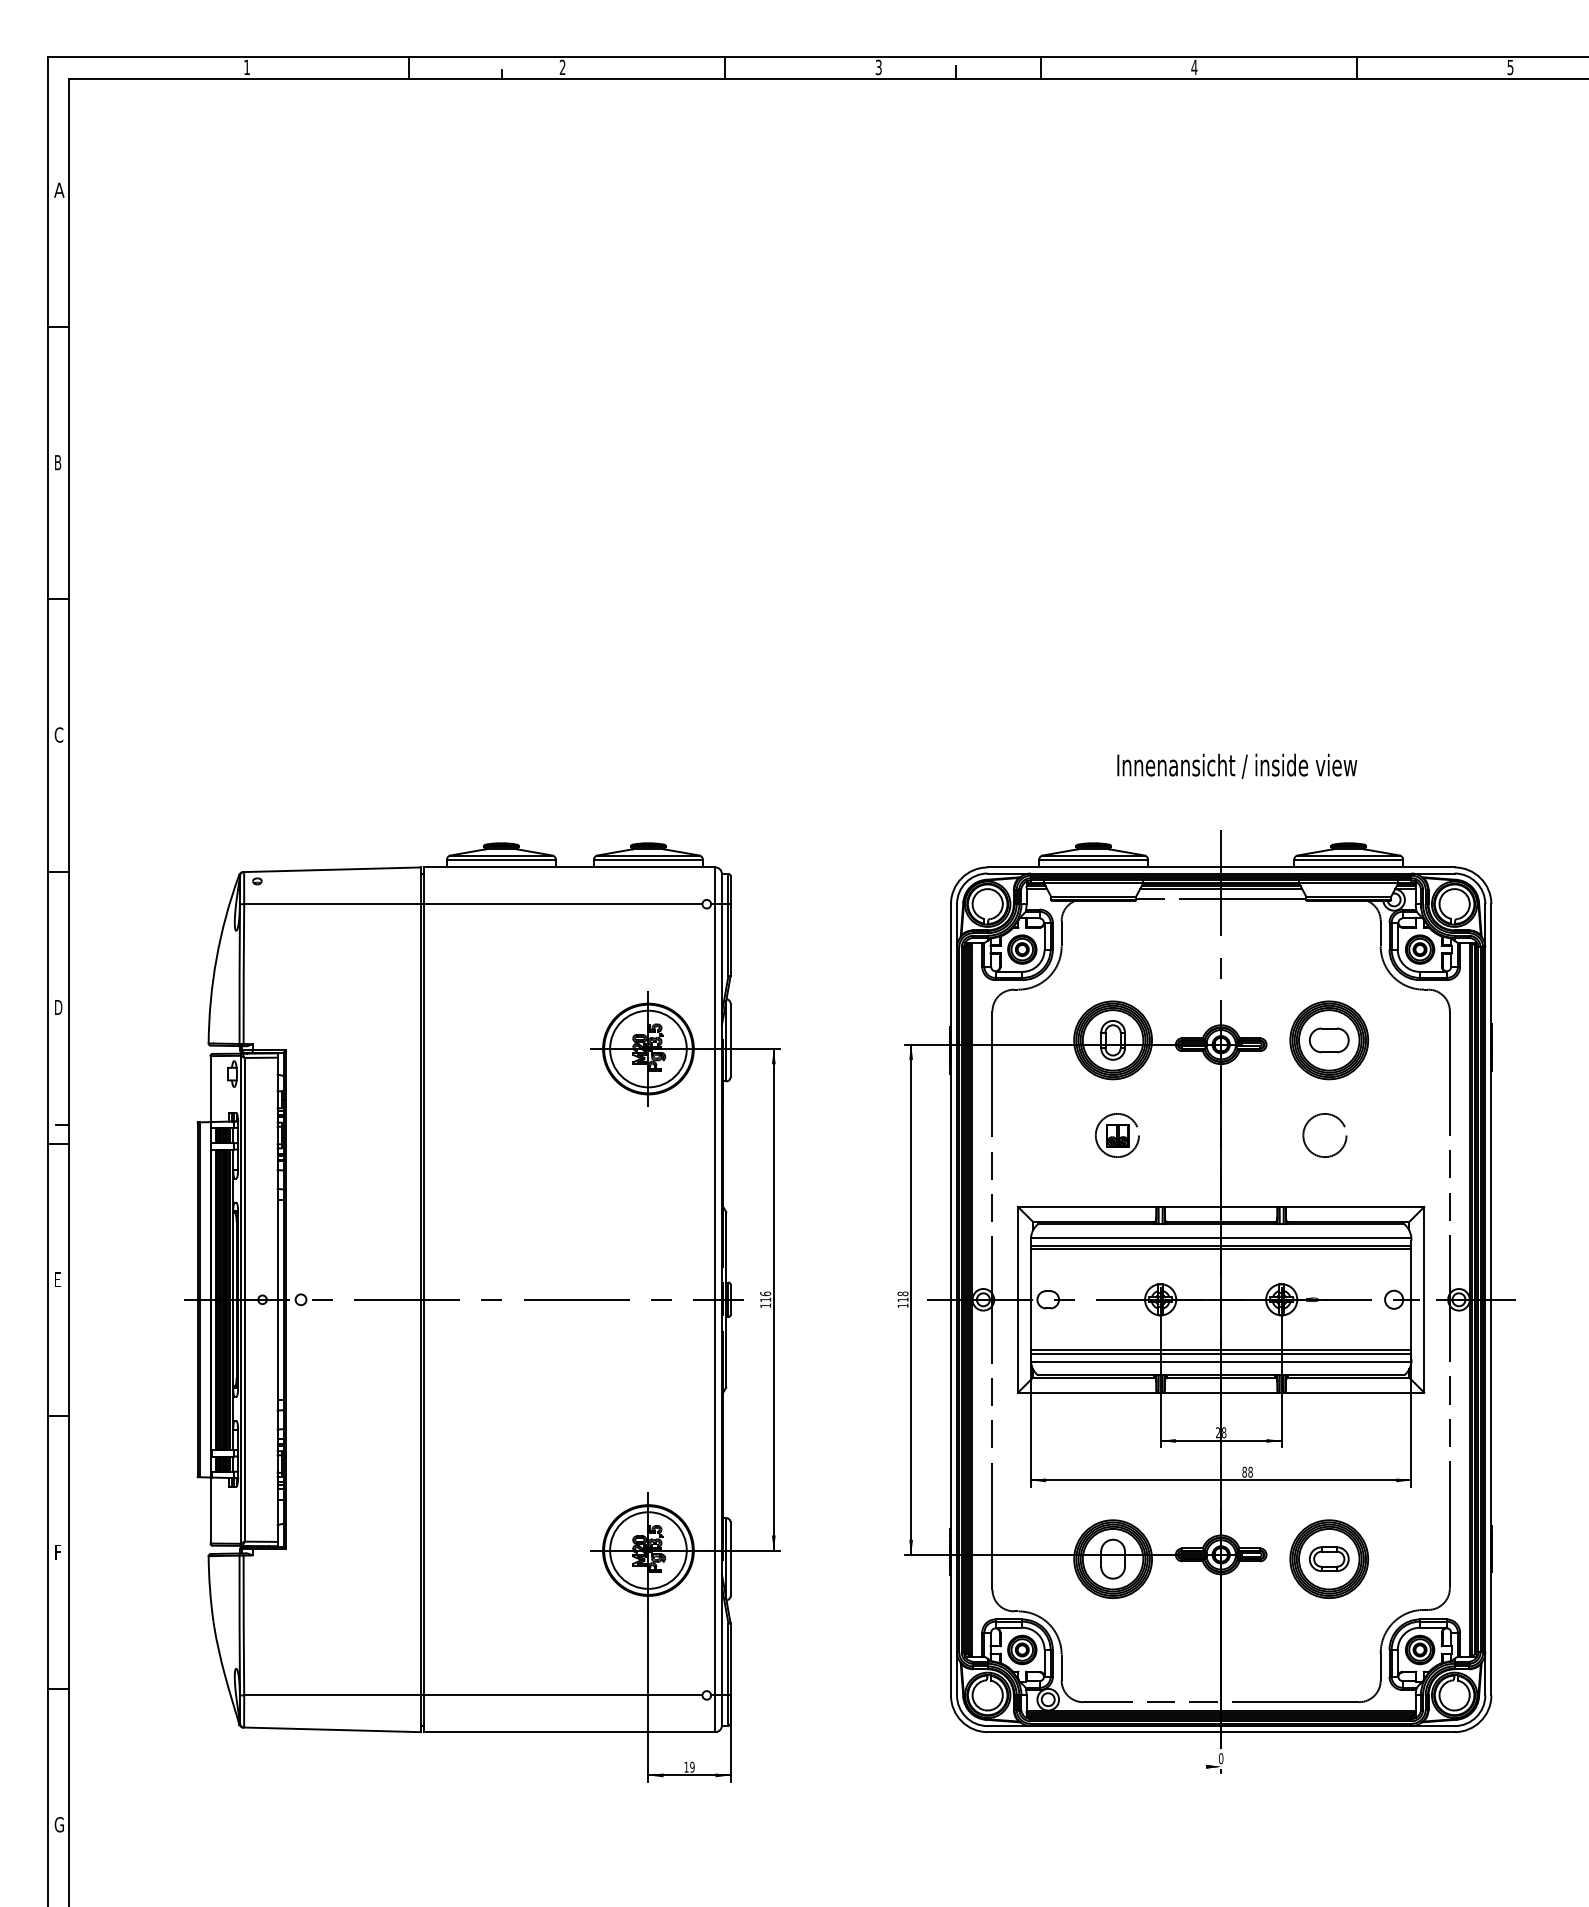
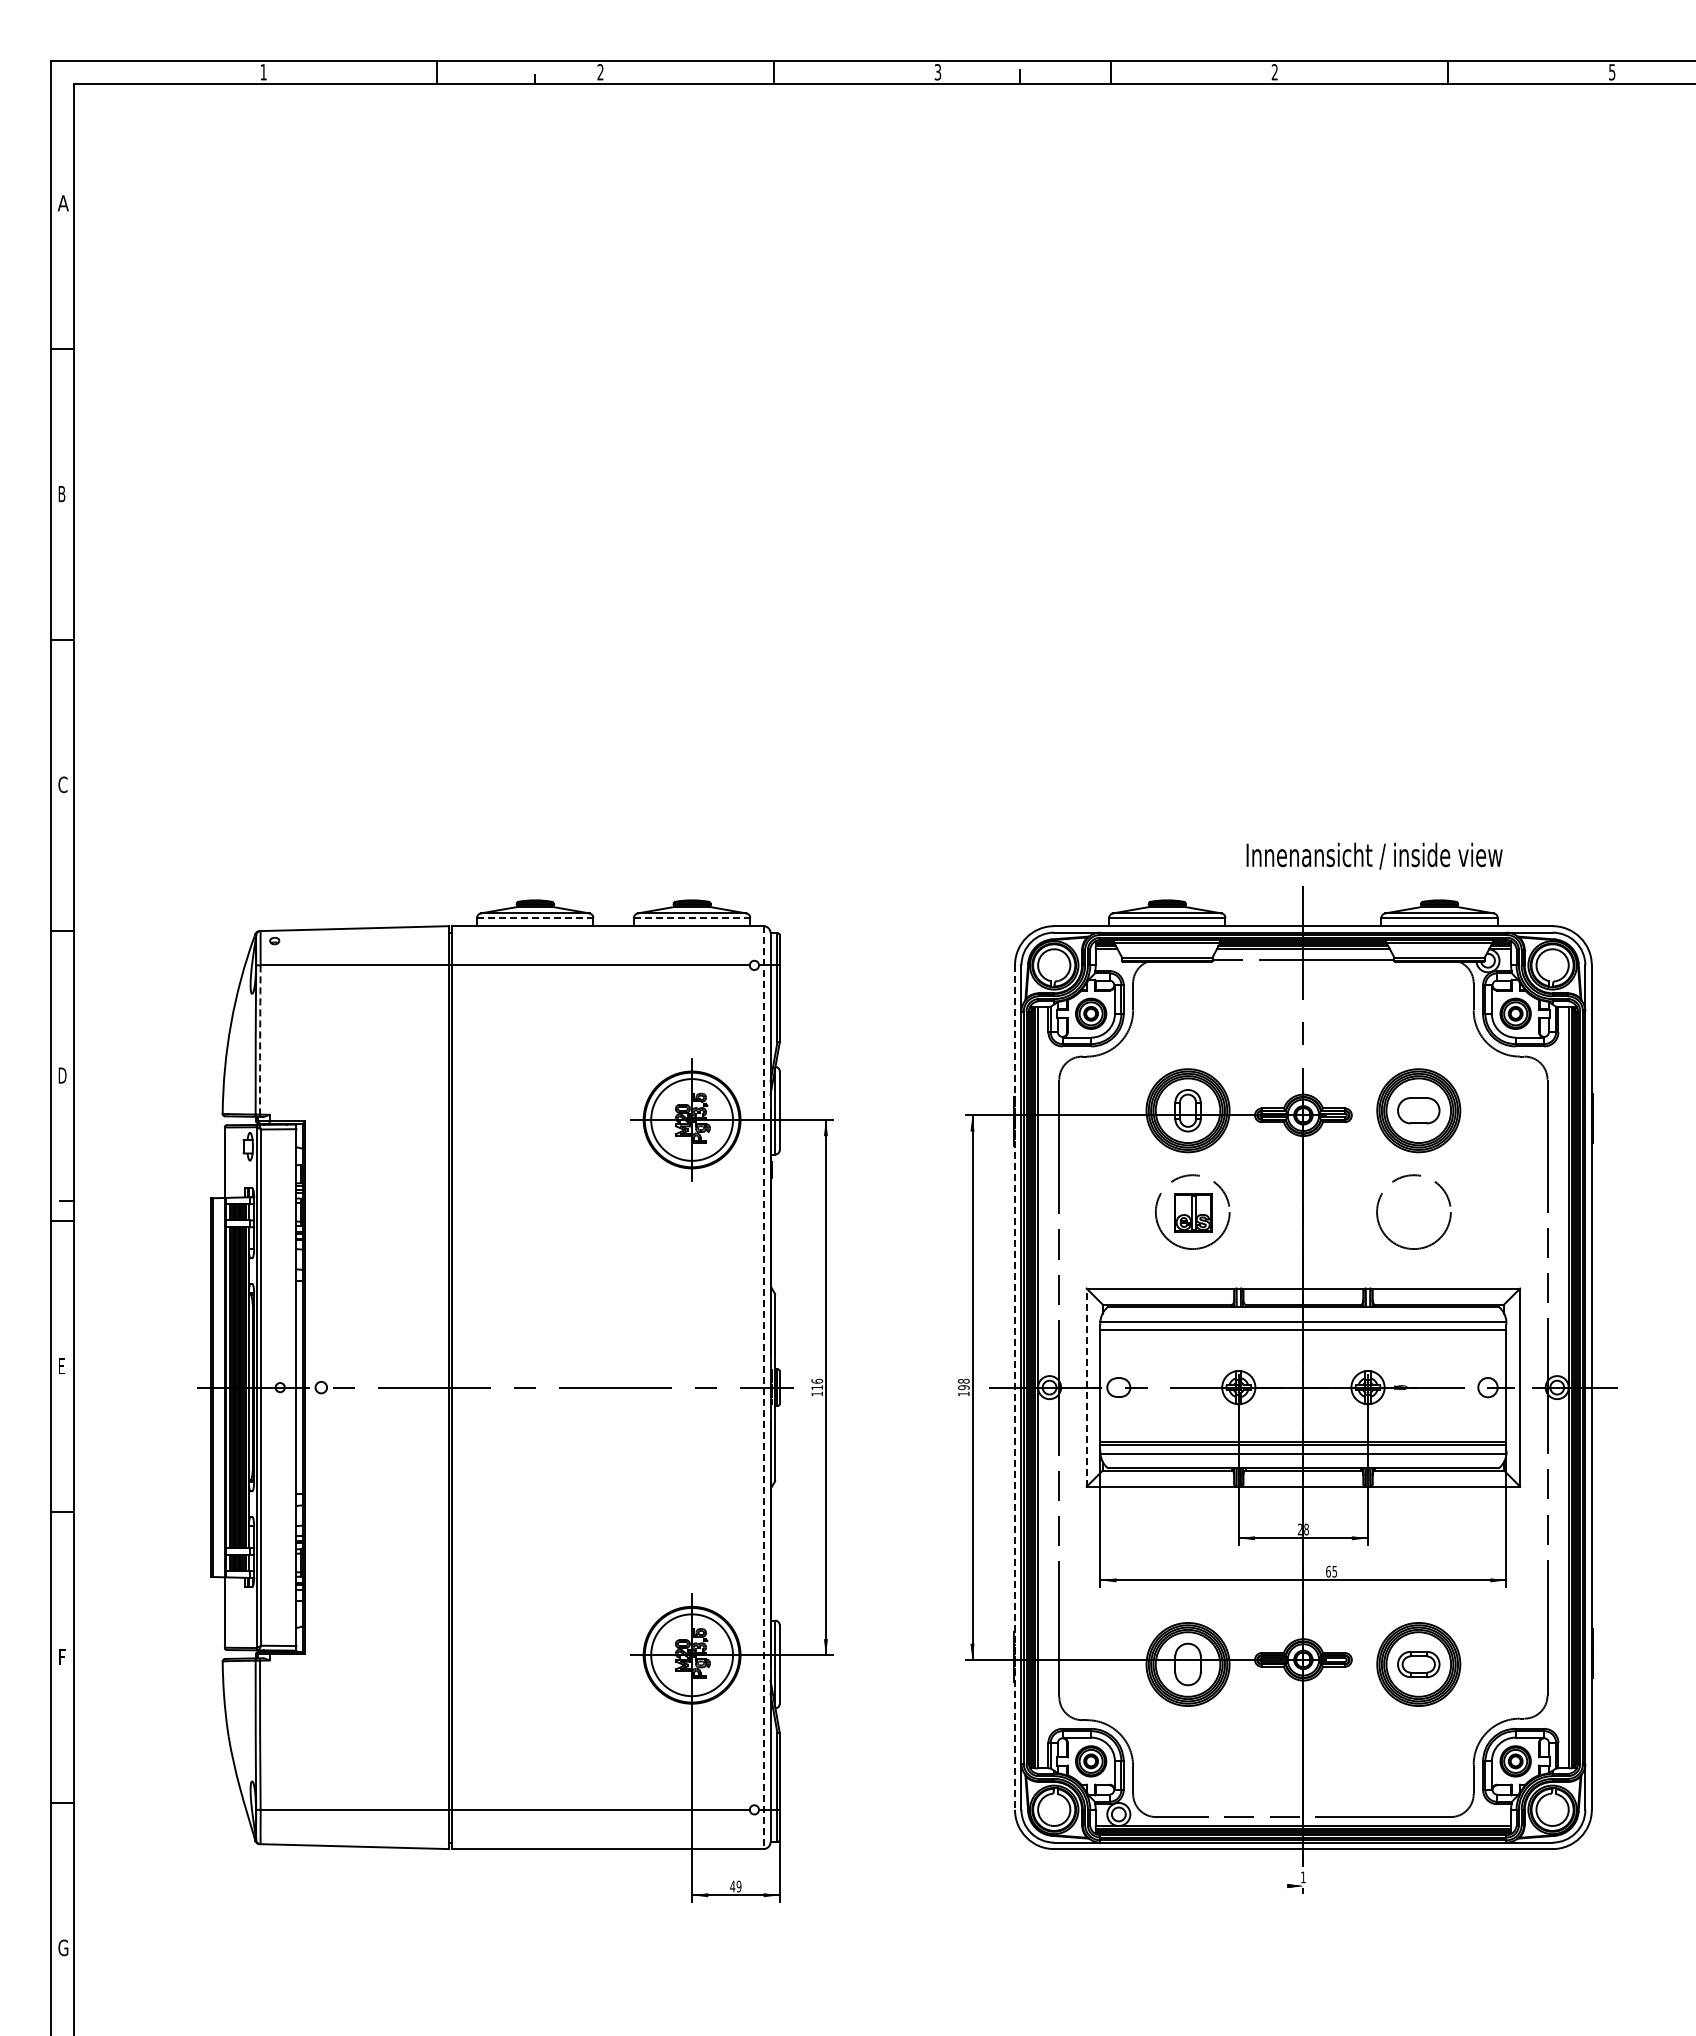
text: (1194, 67) -> (1274, 72), 4 -> 2
text: (1237, 765) -> (1374, 855), moved
line: (501, 859) -> (535, 917), solid -> dashed
line: (648, 859) -> (692, 917), solid -> dashed
arc: (244, 974) -> (260, 1040), solid -> dashed
part: (1117, 1135) -> (1192, 1212), size x1.6
circle: (1325, 1135) -> (1414, 1212), size x1.6
line: (1221, 1249) -> (1303, 1333), removed
text: (902, 1299) -> (963, 1387), 118 -> 198
line: (1017, 1299) -> (1086, 1387), solid -> dashed
line: (715, 1300) -> (763, 1388), solid -> dashed
line: (951, 1300) -> (1015, 1388), solid -> dashed
text: (1247, 1472) -> (1331, 1571), 88 -> 65
text: (1221, 1758) -> (1303, 1877), 0 -> 1
text: (686, 1767) -> (732, 1886), 19 -> 49

